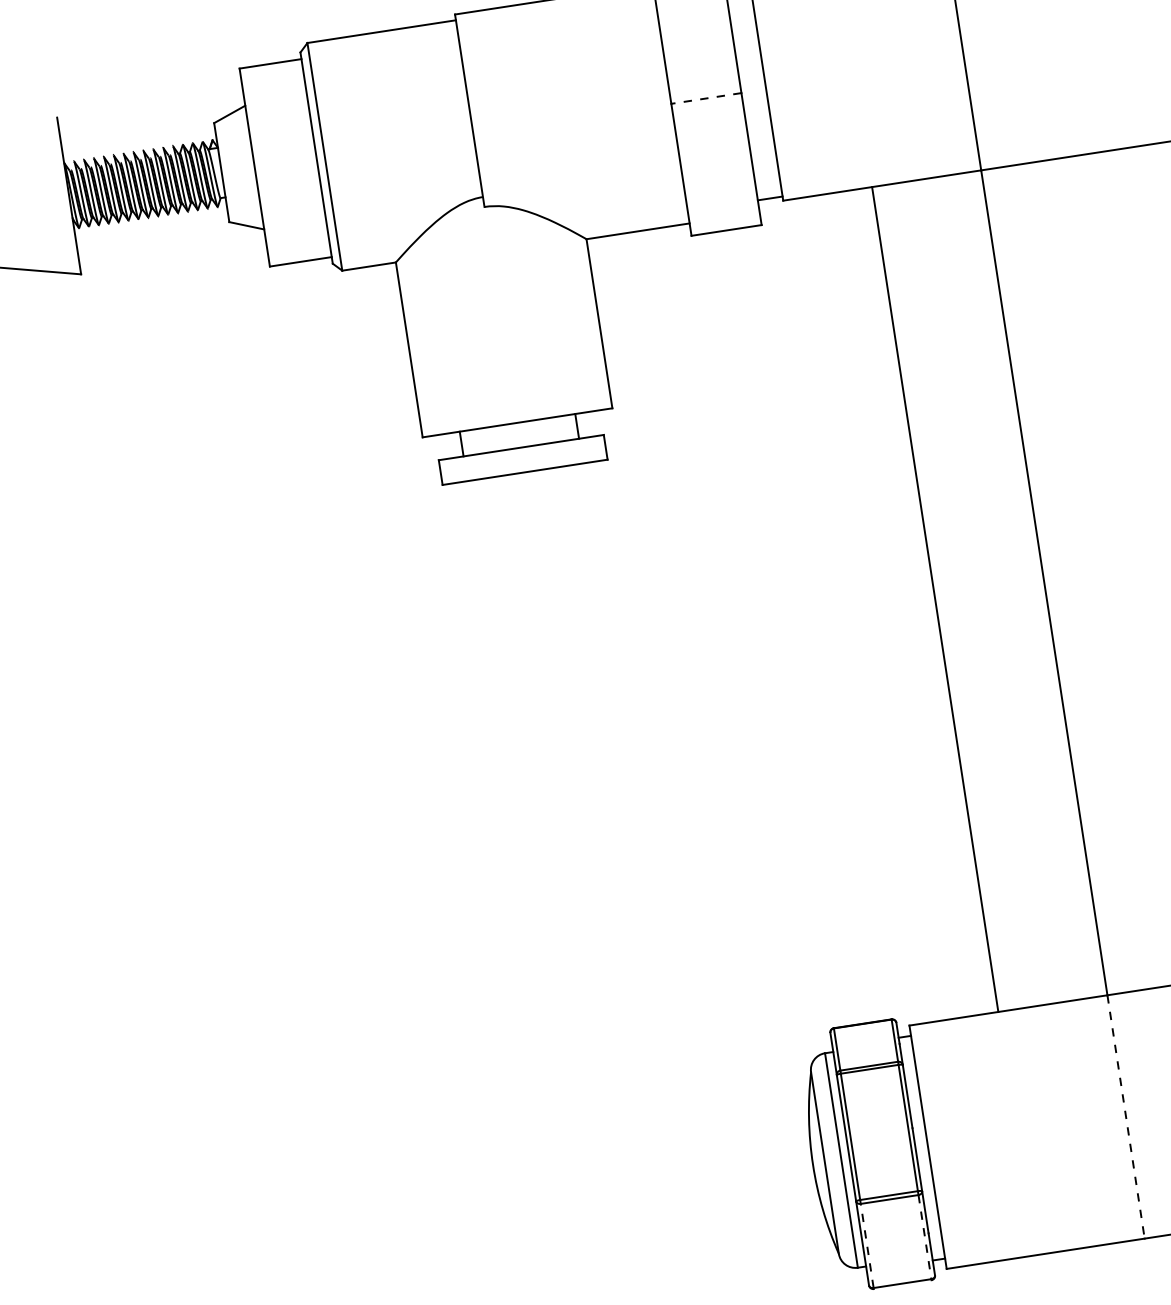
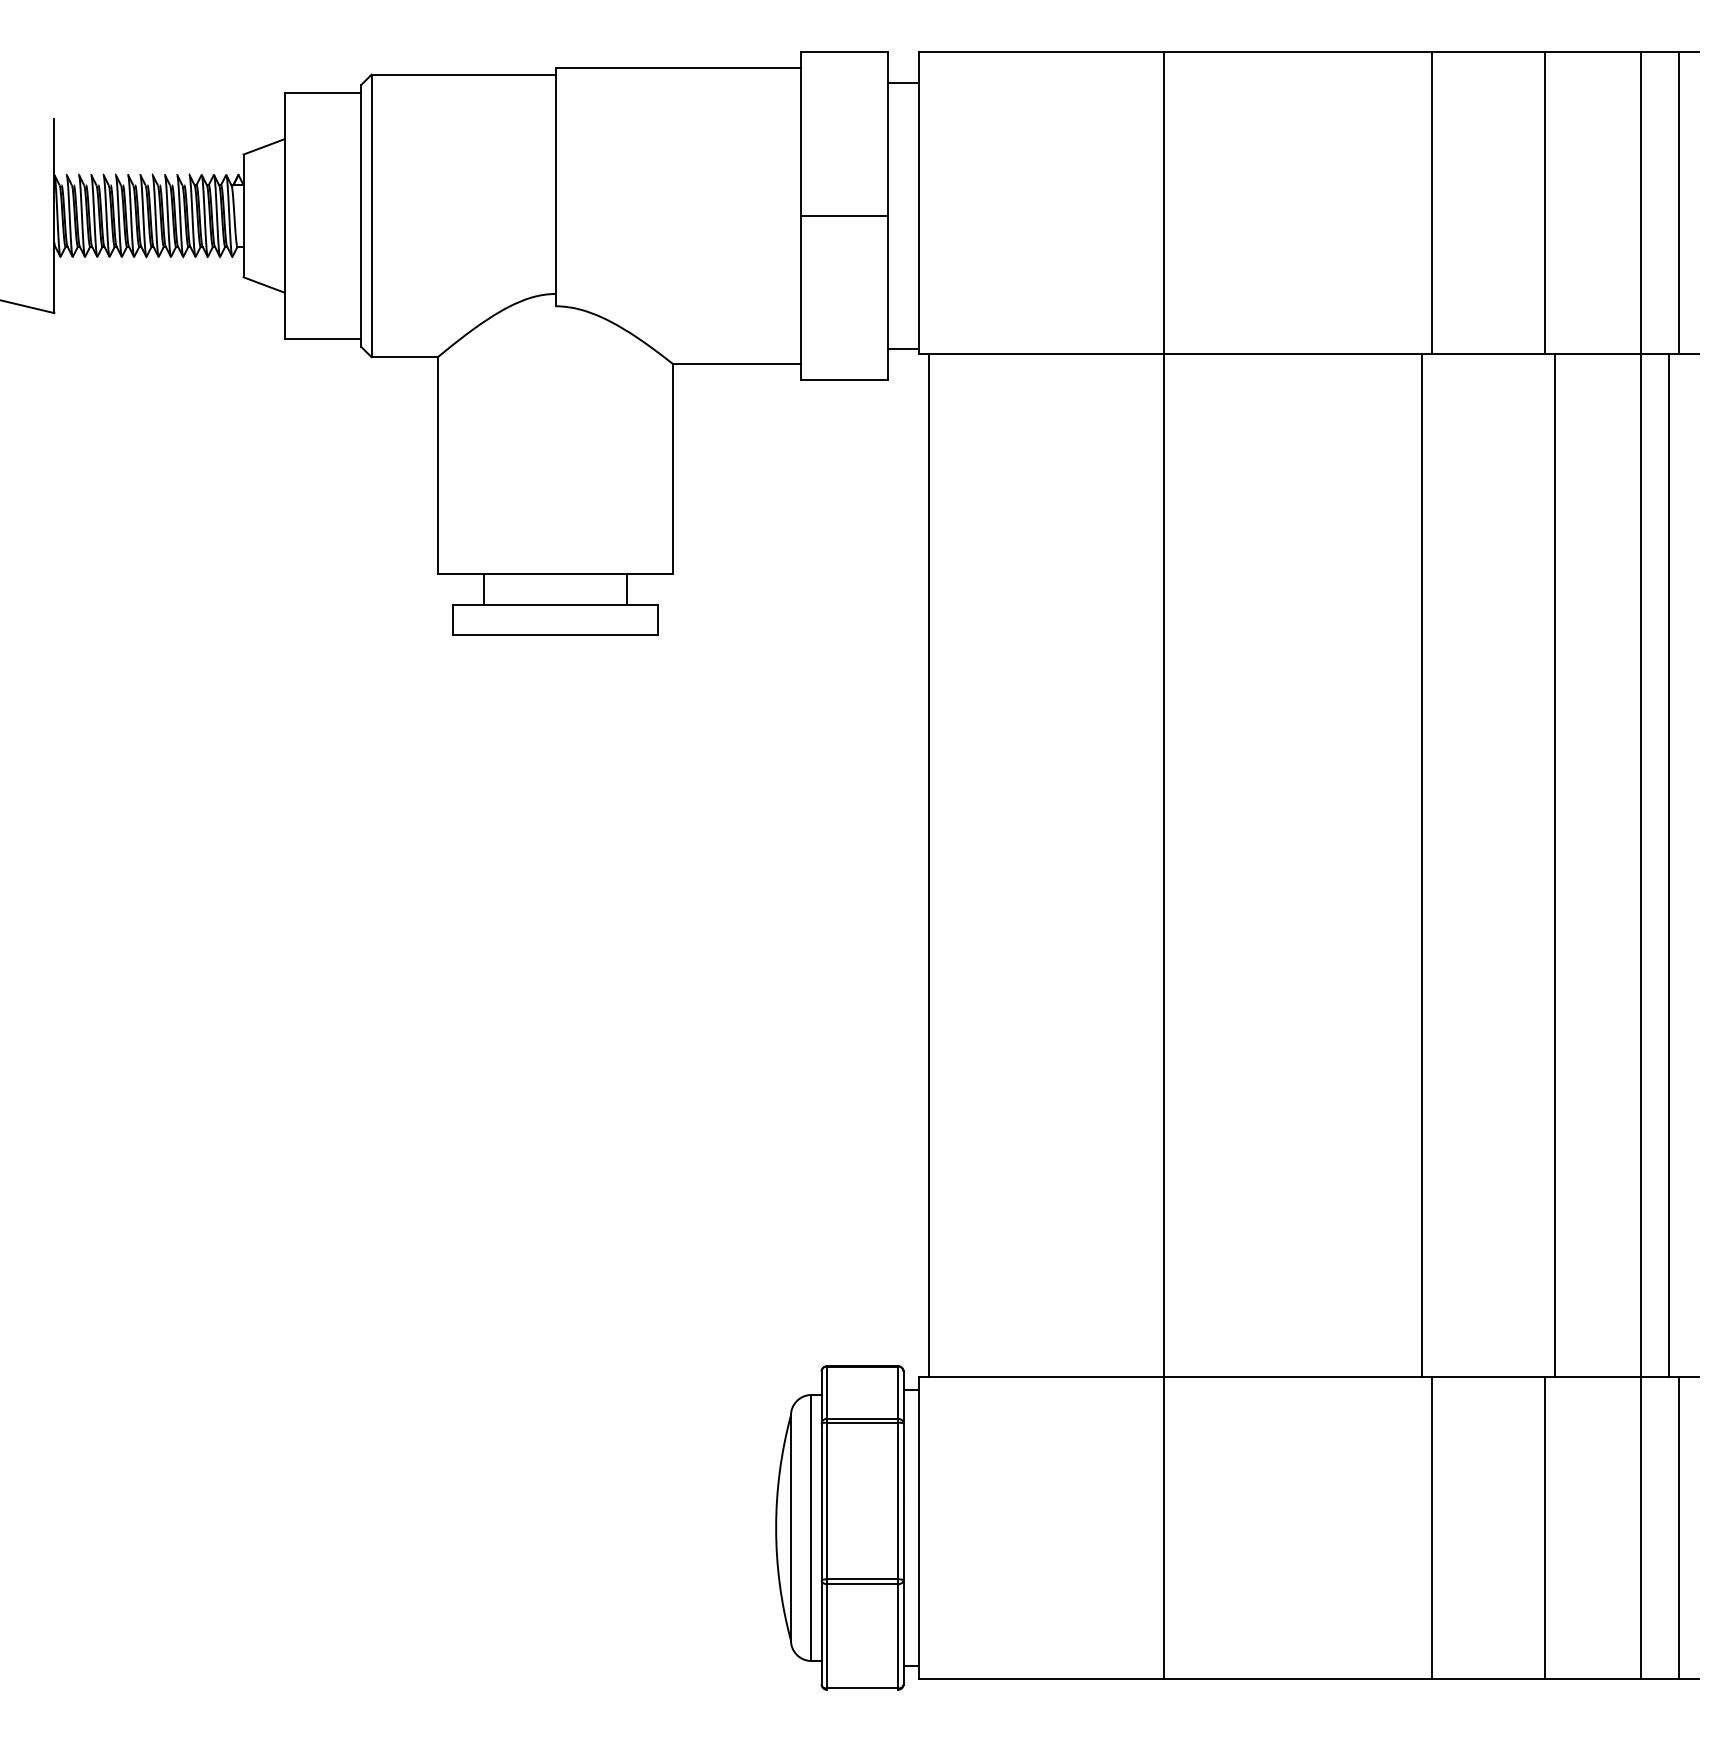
line: (706, 98) -> (844, 215), dashed -> solid
line: (935, 599) -> (929, 865), moved
line: (1126, 1117) -> (1164, 1528), dashed -> solid
line: (925, 1237) -> (898, 1636), dashed -> solid
line: (866, 1245) -> (826, 1635), dashed -> solid

